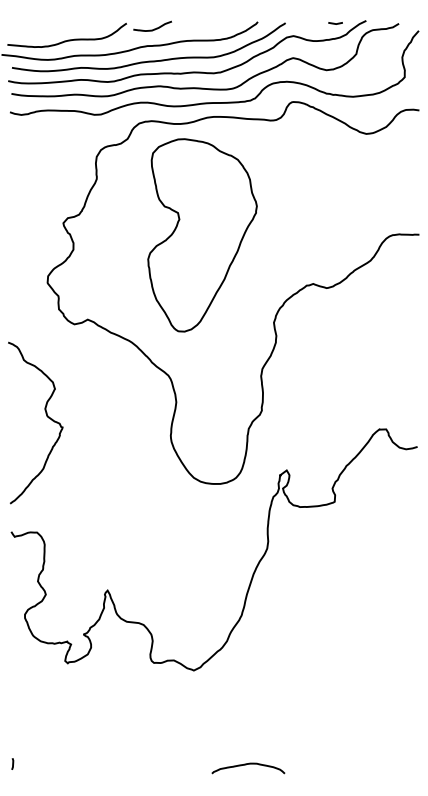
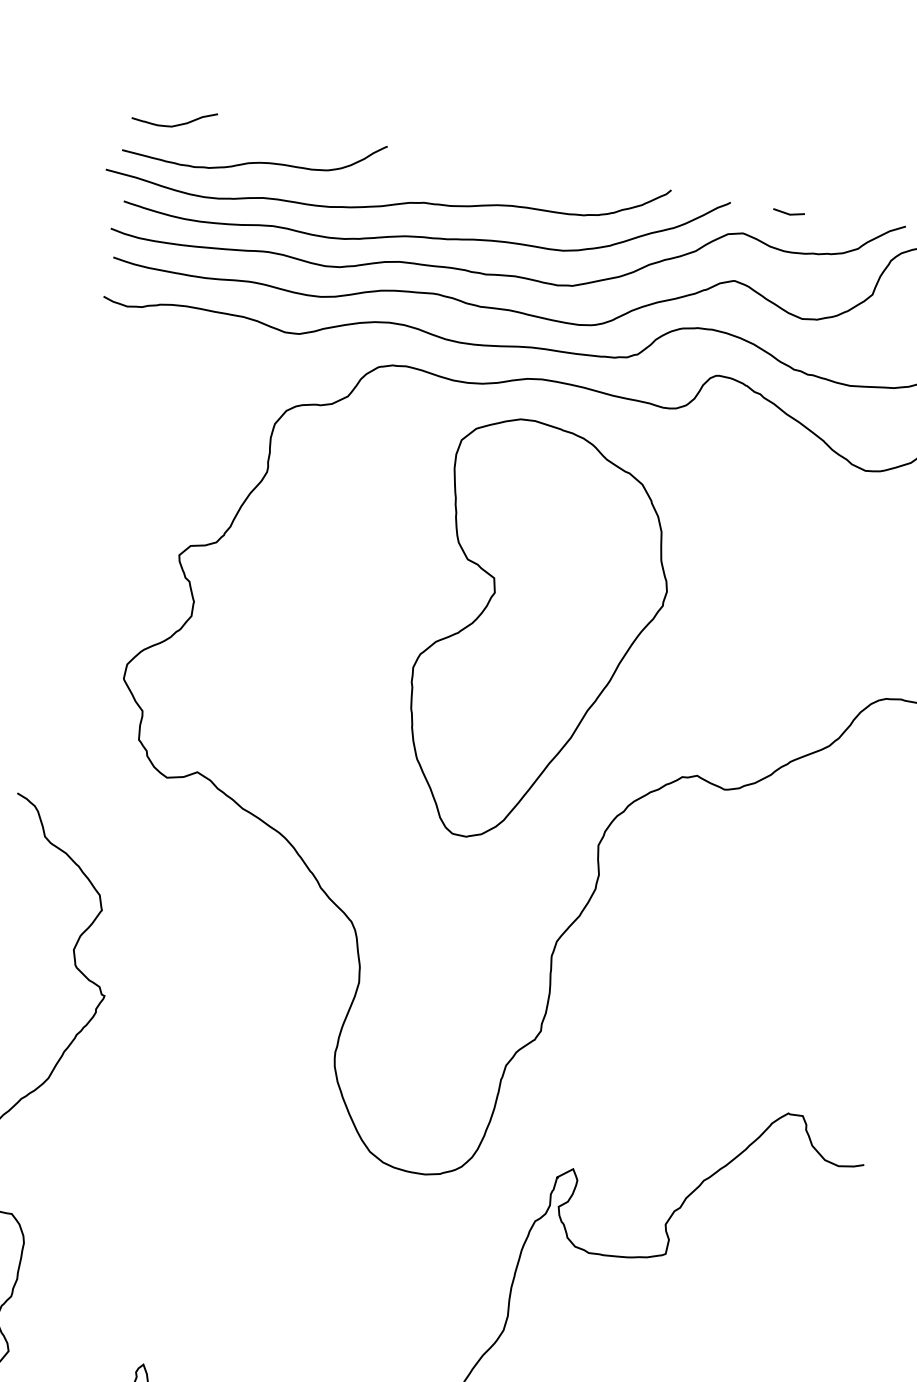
line: (335, 23) -> (788, 213), moved
curve: (154, 28) -> (177, 123), moved
part: (202, 235) -> (538, 635), moved

